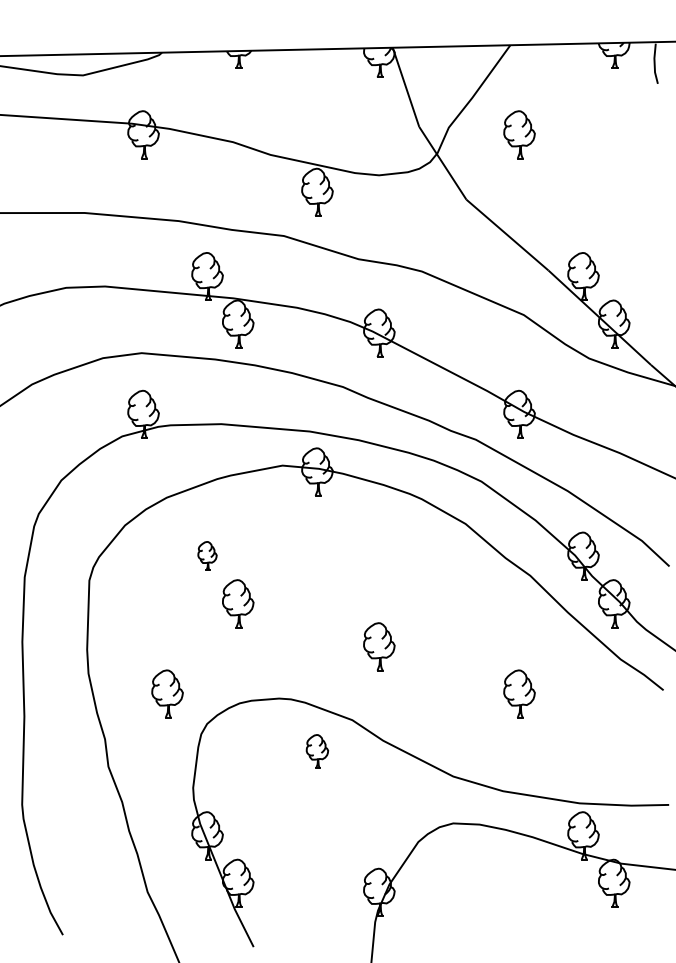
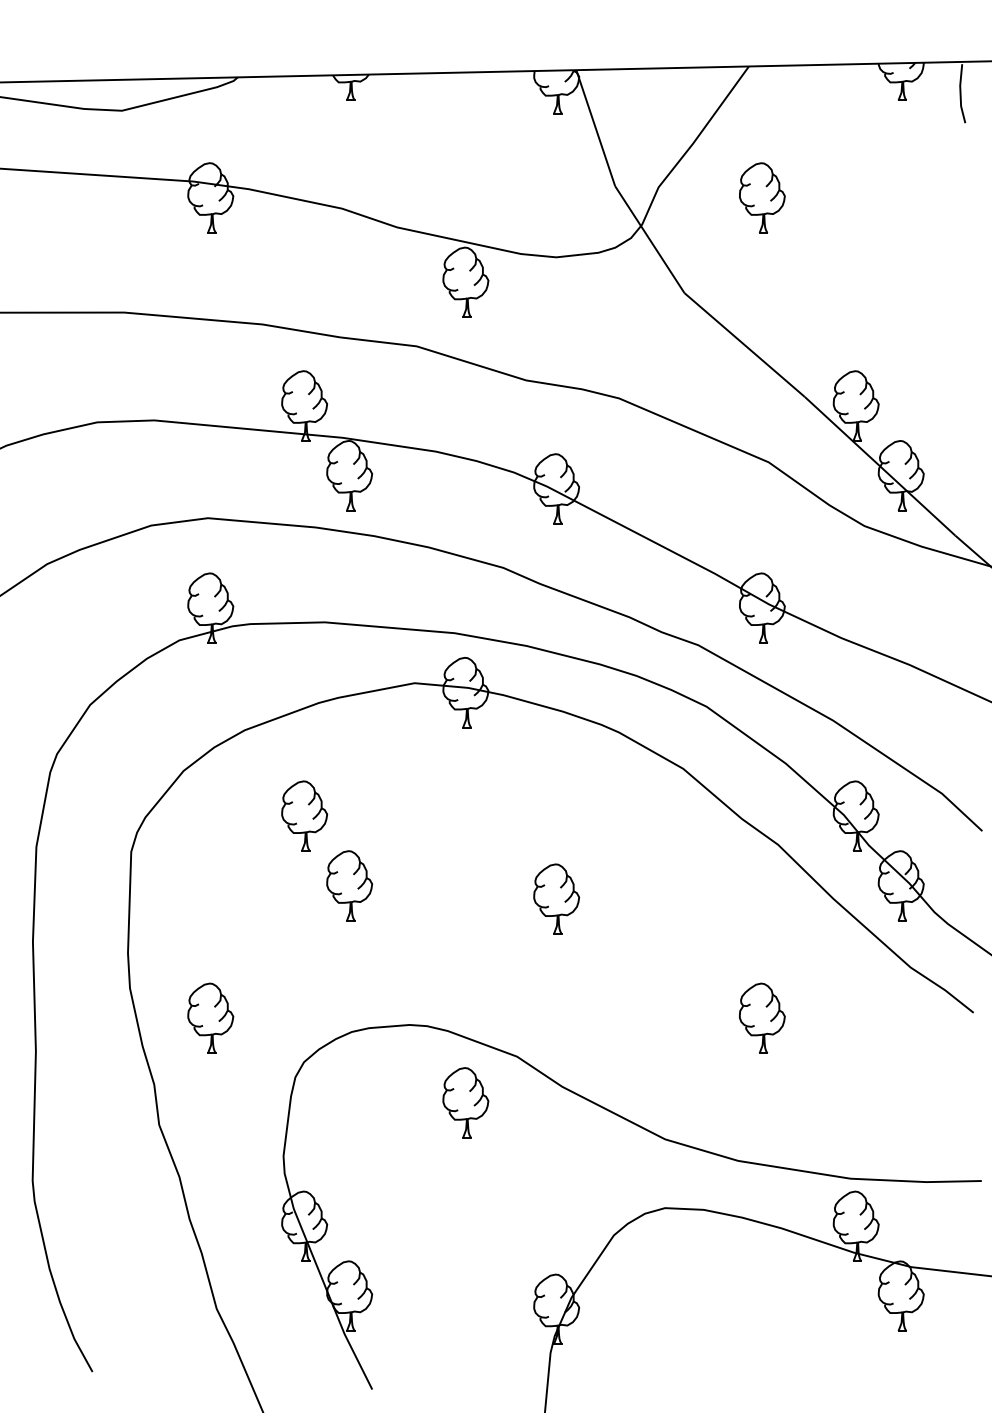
part: (207, 555) -> (304, 815), size x1.67
part: (379, 646) -> (556, 898), moved
part: (167, 693) -> (210, 1017), moved
part: (317, 751) -> (465, 1102), size x1.43

